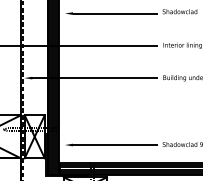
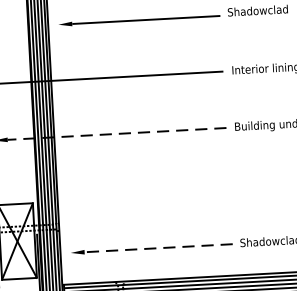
line: (95, 78) -> (117, 134), solid -> dashed
line: (115, 145) -> (158, 249), solid -> dashed

